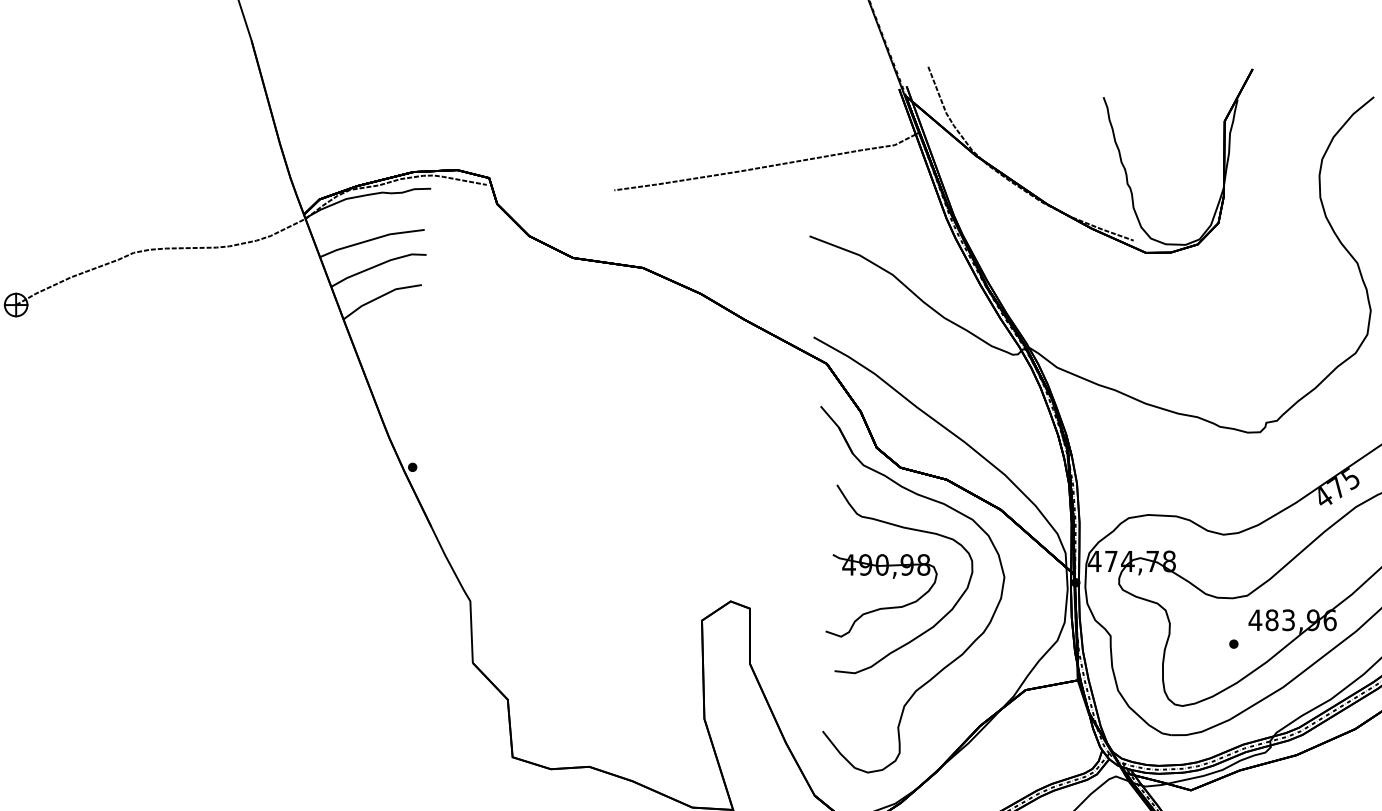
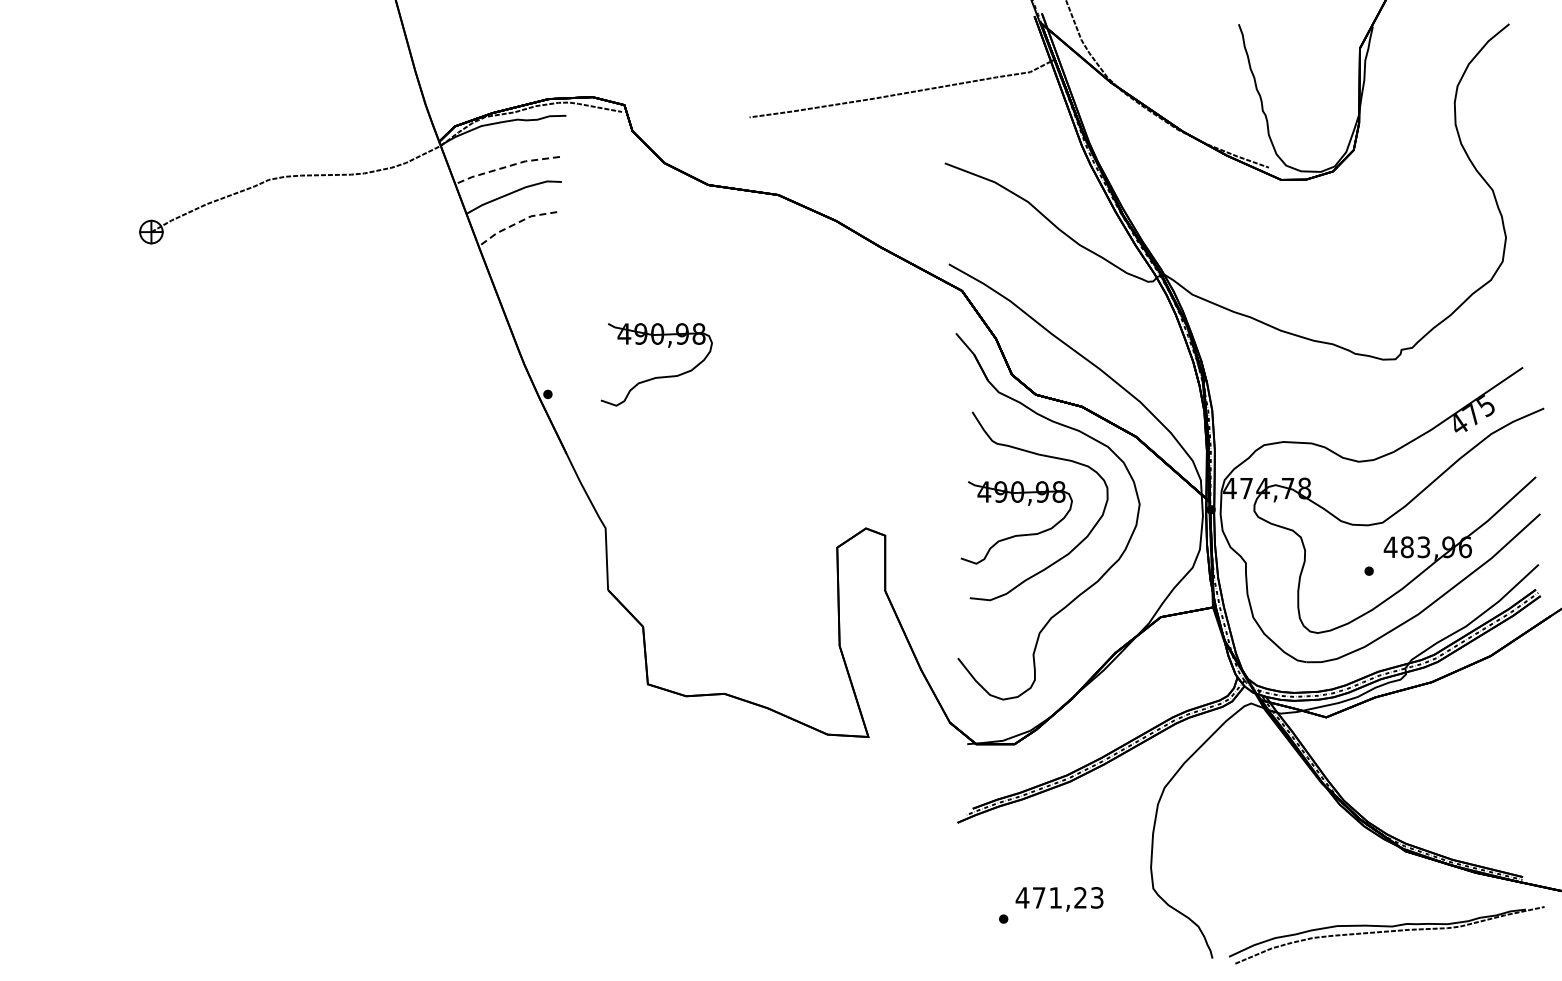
line: (371, 239) -> (506, 166), solid -> dashed
line: (380, 297) -> (515, 224), solid -> dashed
part: (522, 449) -> (657, 376), added

